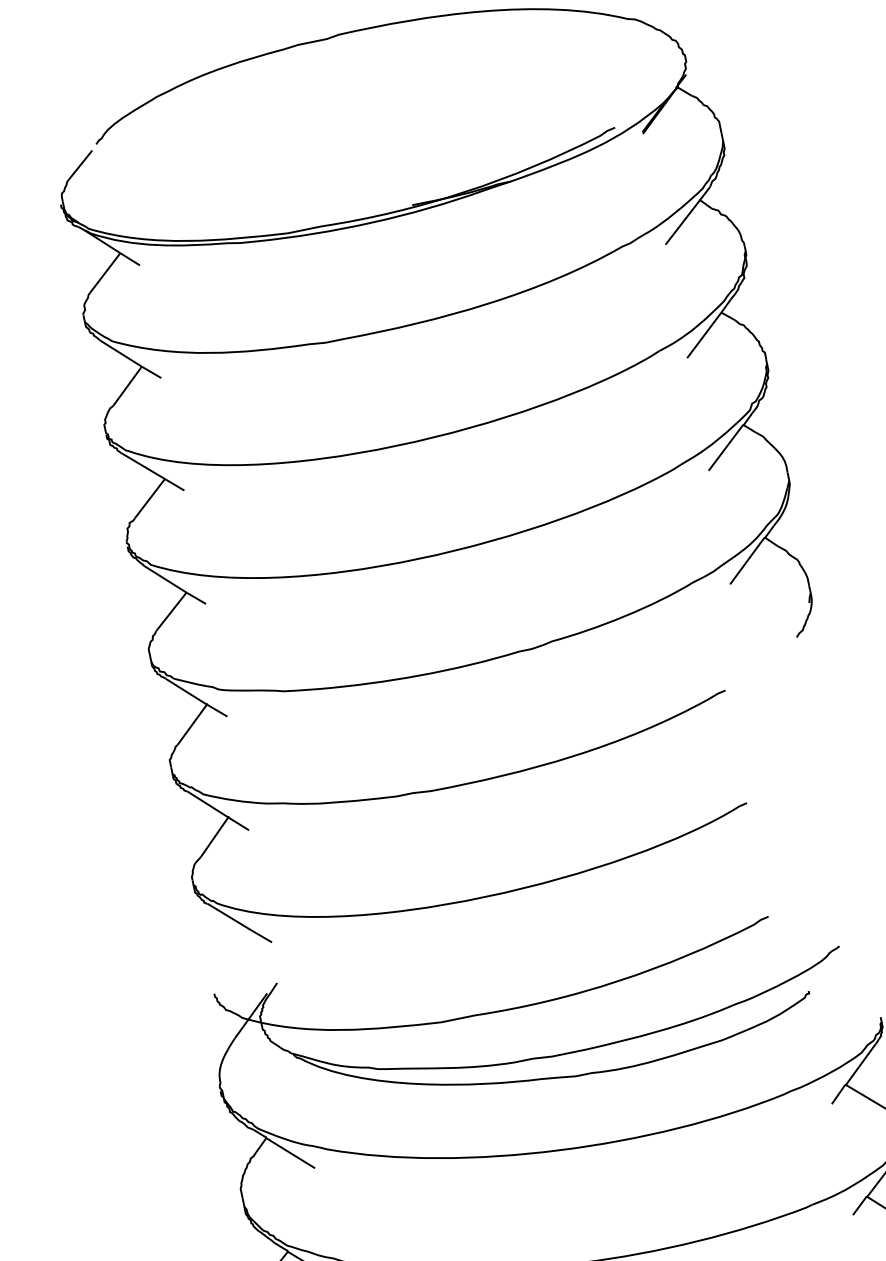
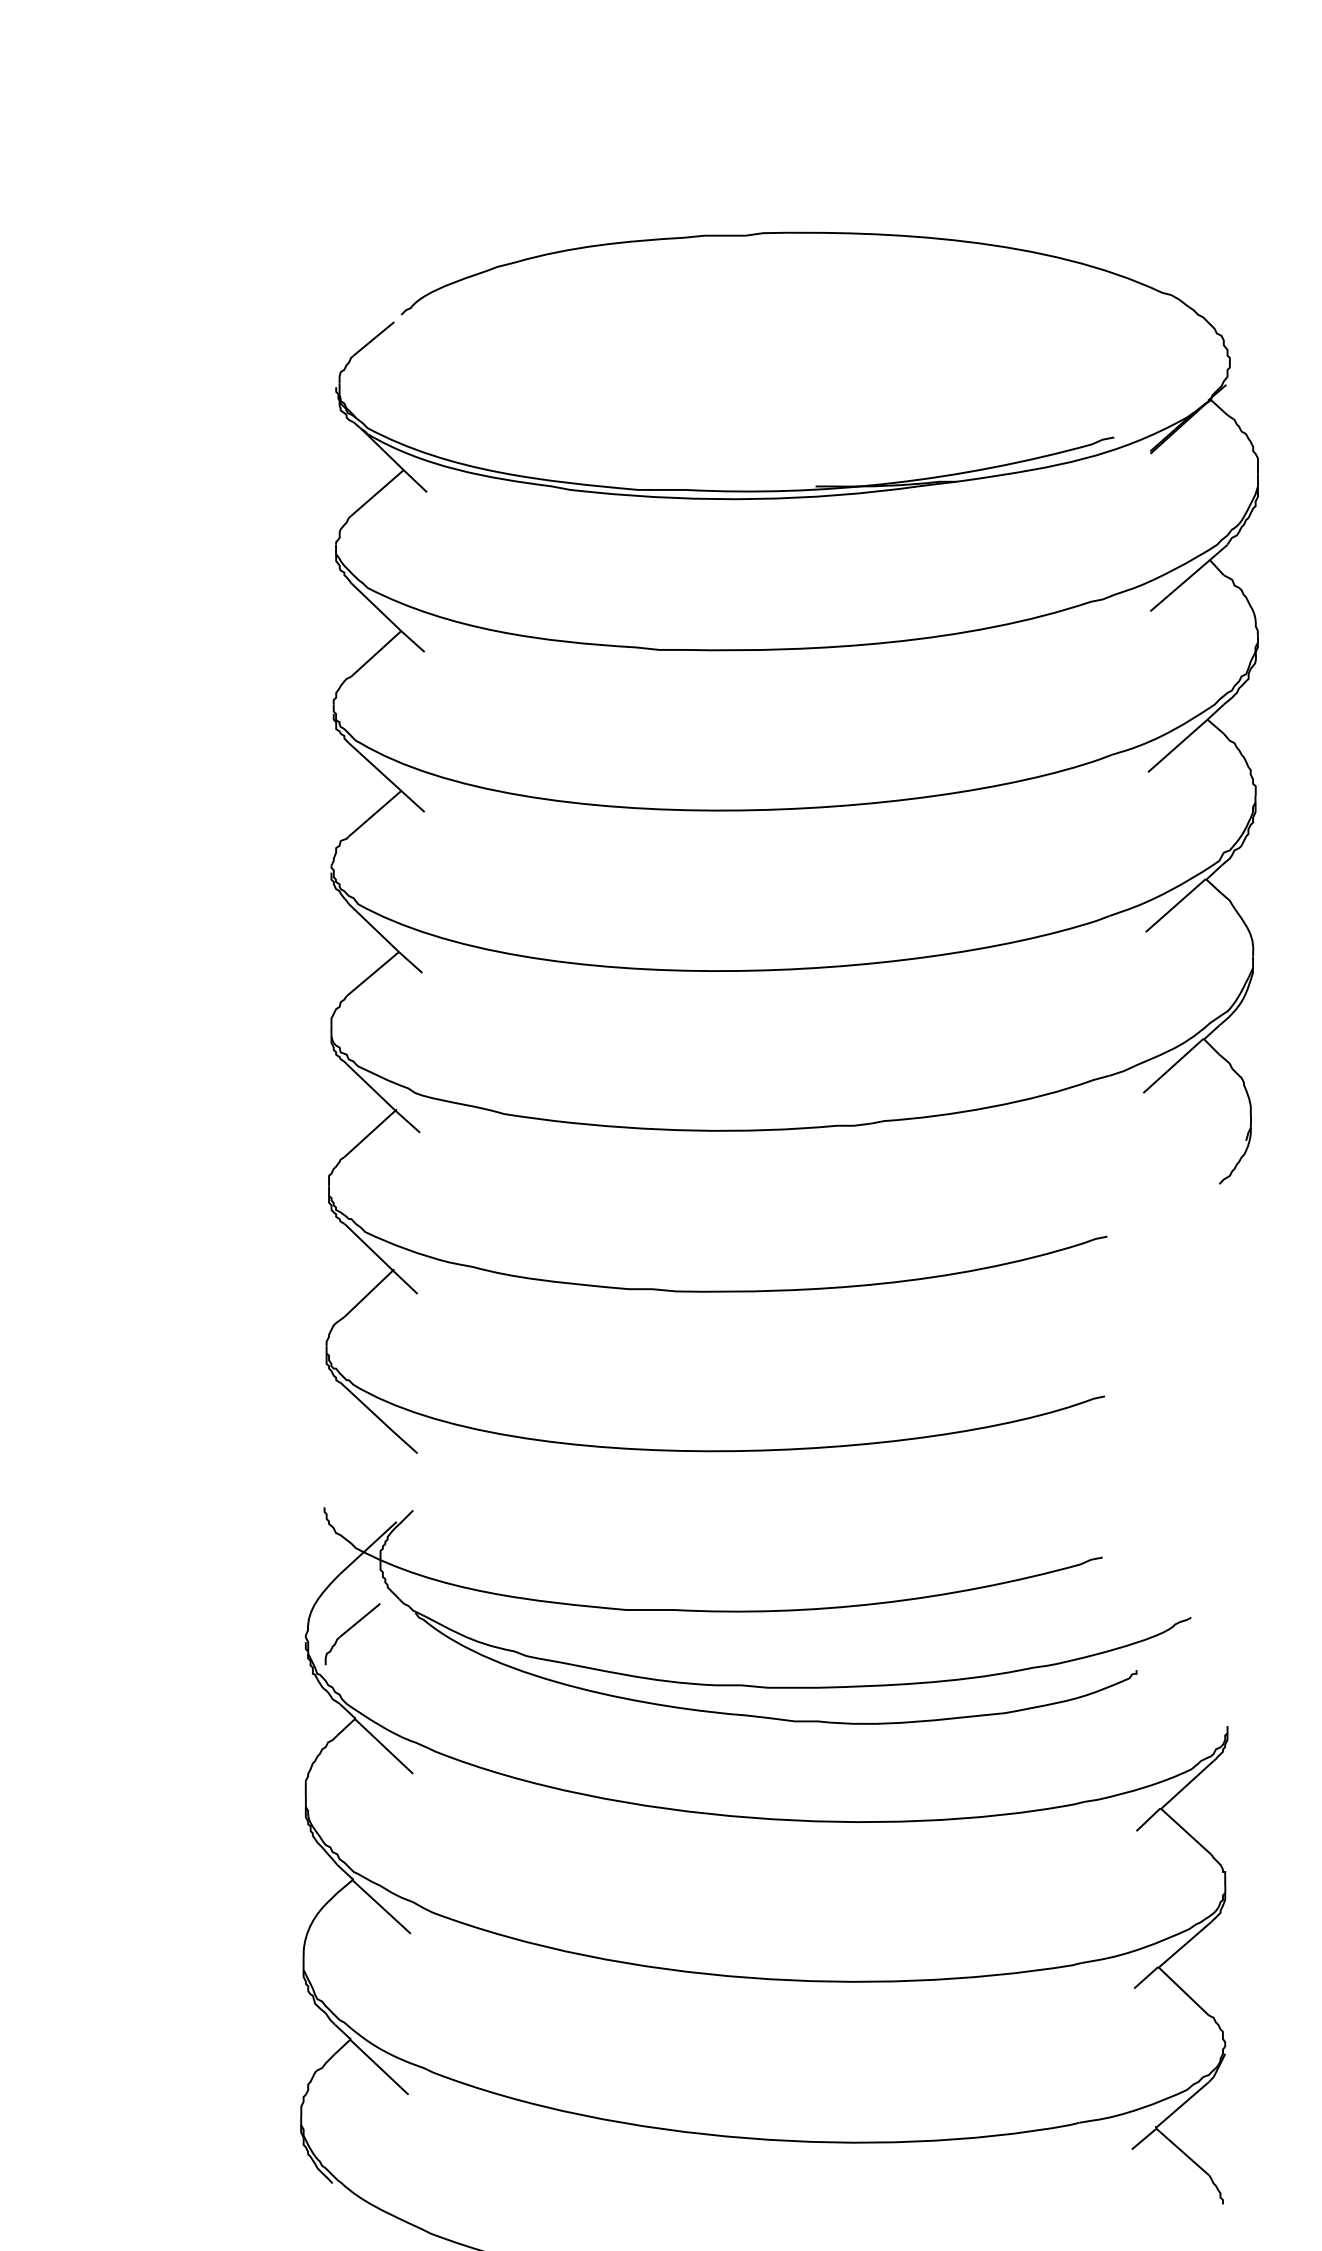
part: (252, 1079) -> (352, 1634), added

